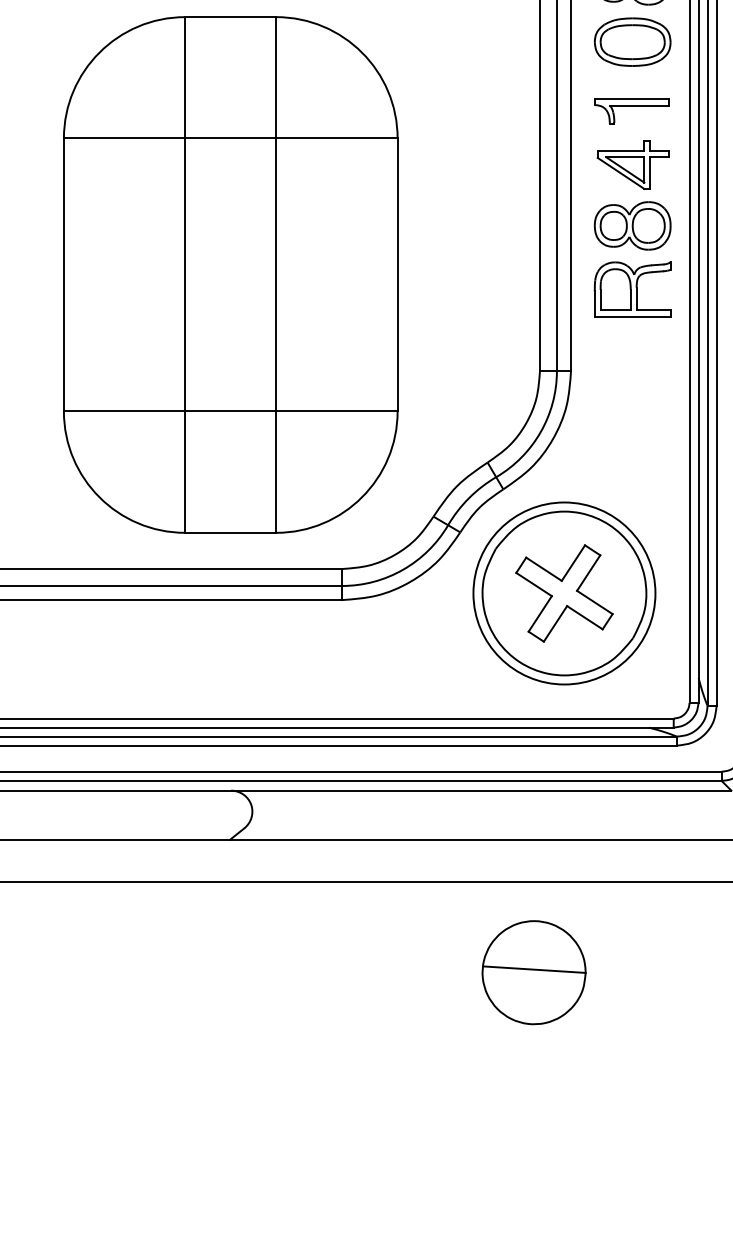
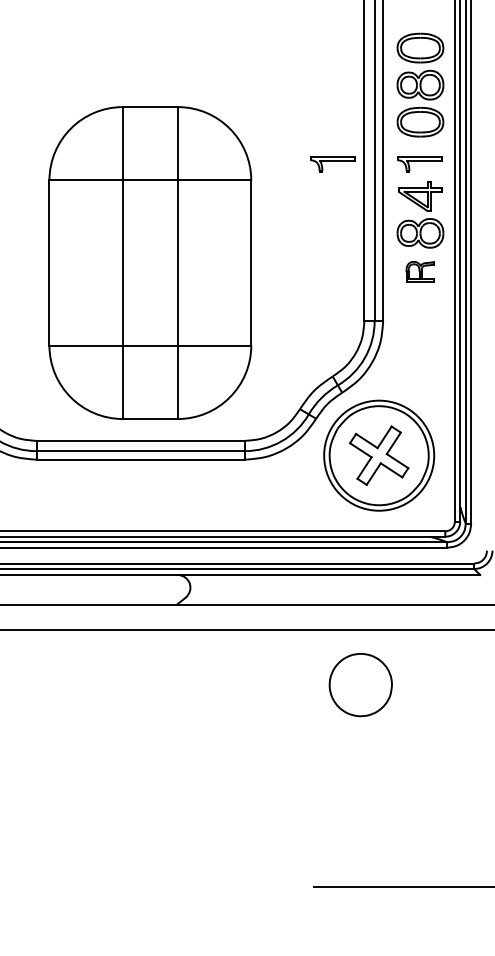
part: (487, 112) -> (332, 164), added
part: (230, 274) -> (150, 262), moved
part: (631, 288) -> (419, 271), size x0.6
line: (535, 970) -> (361, 683), removed

